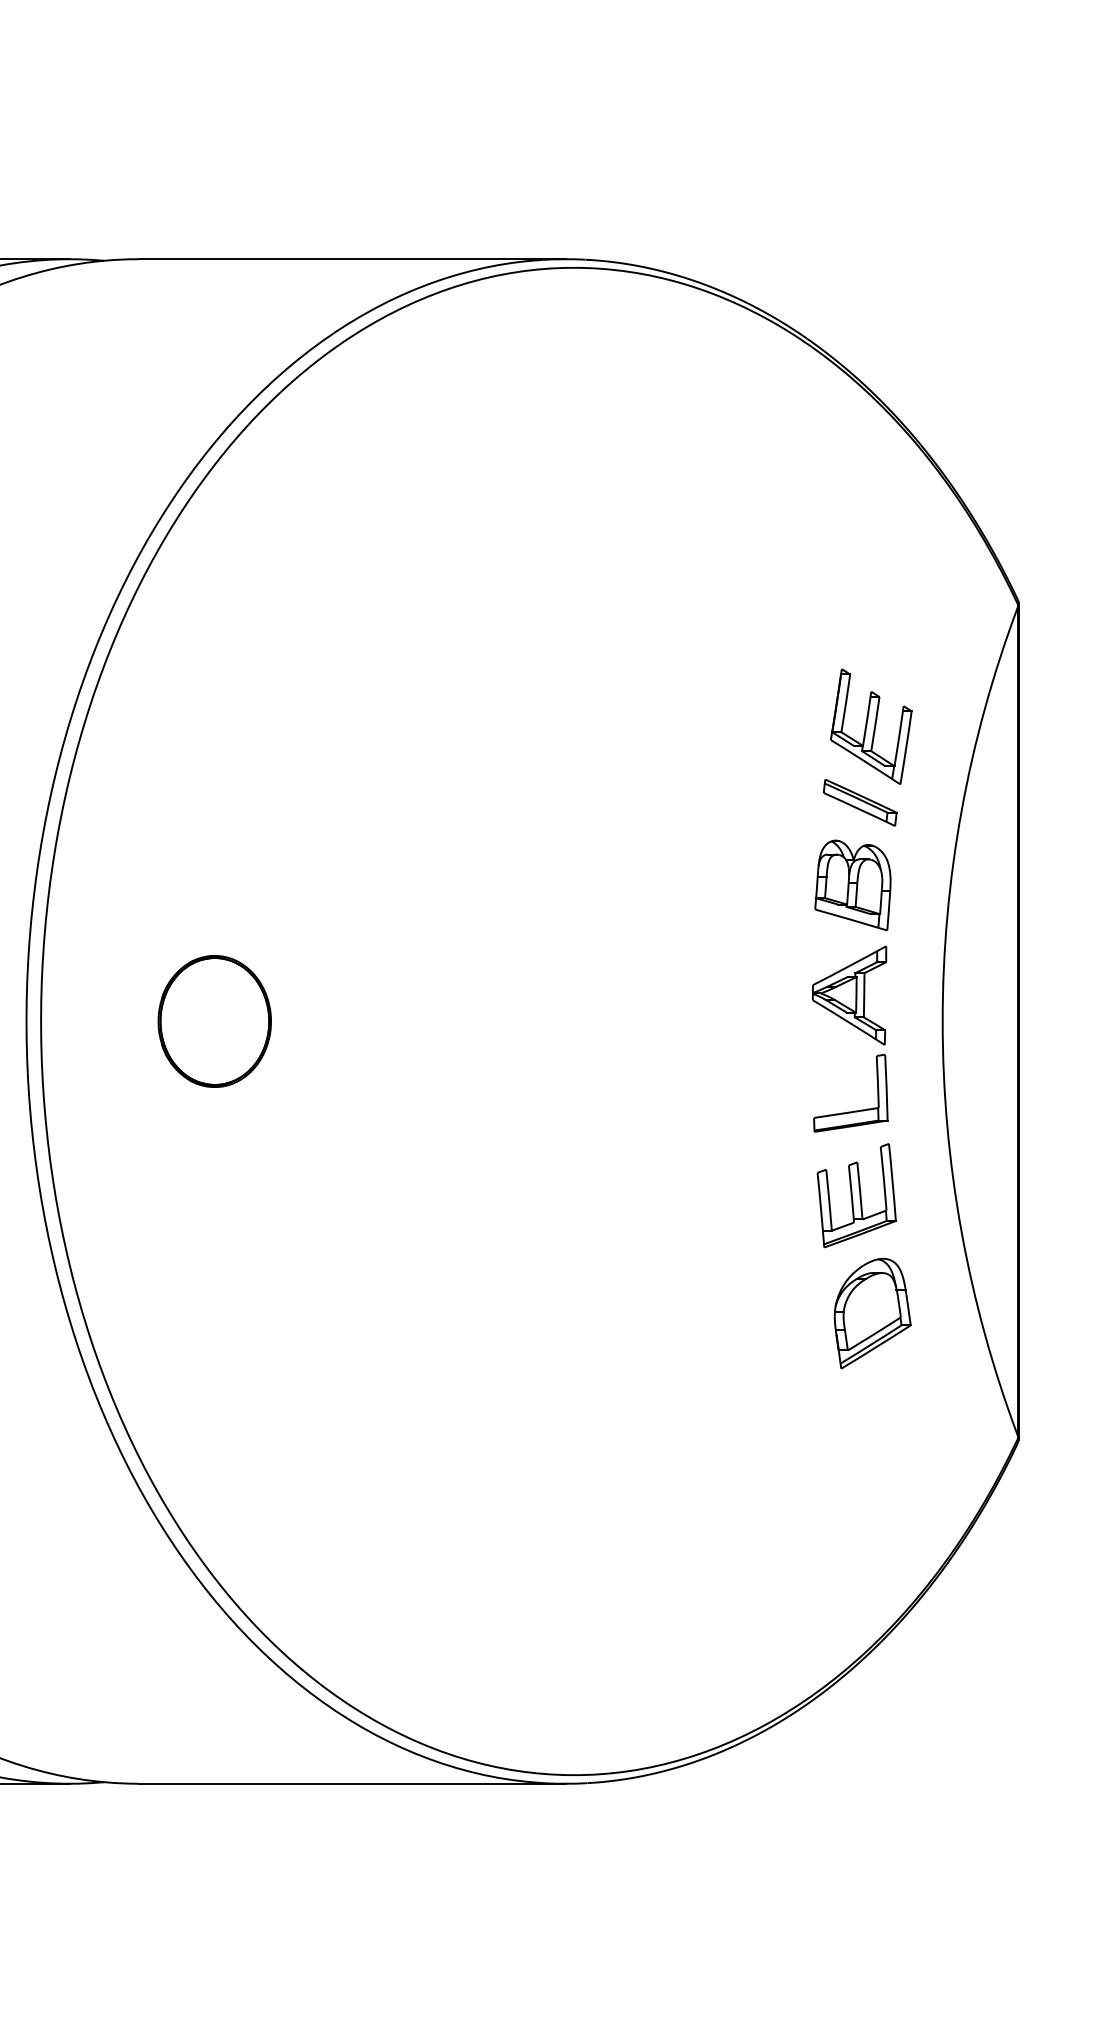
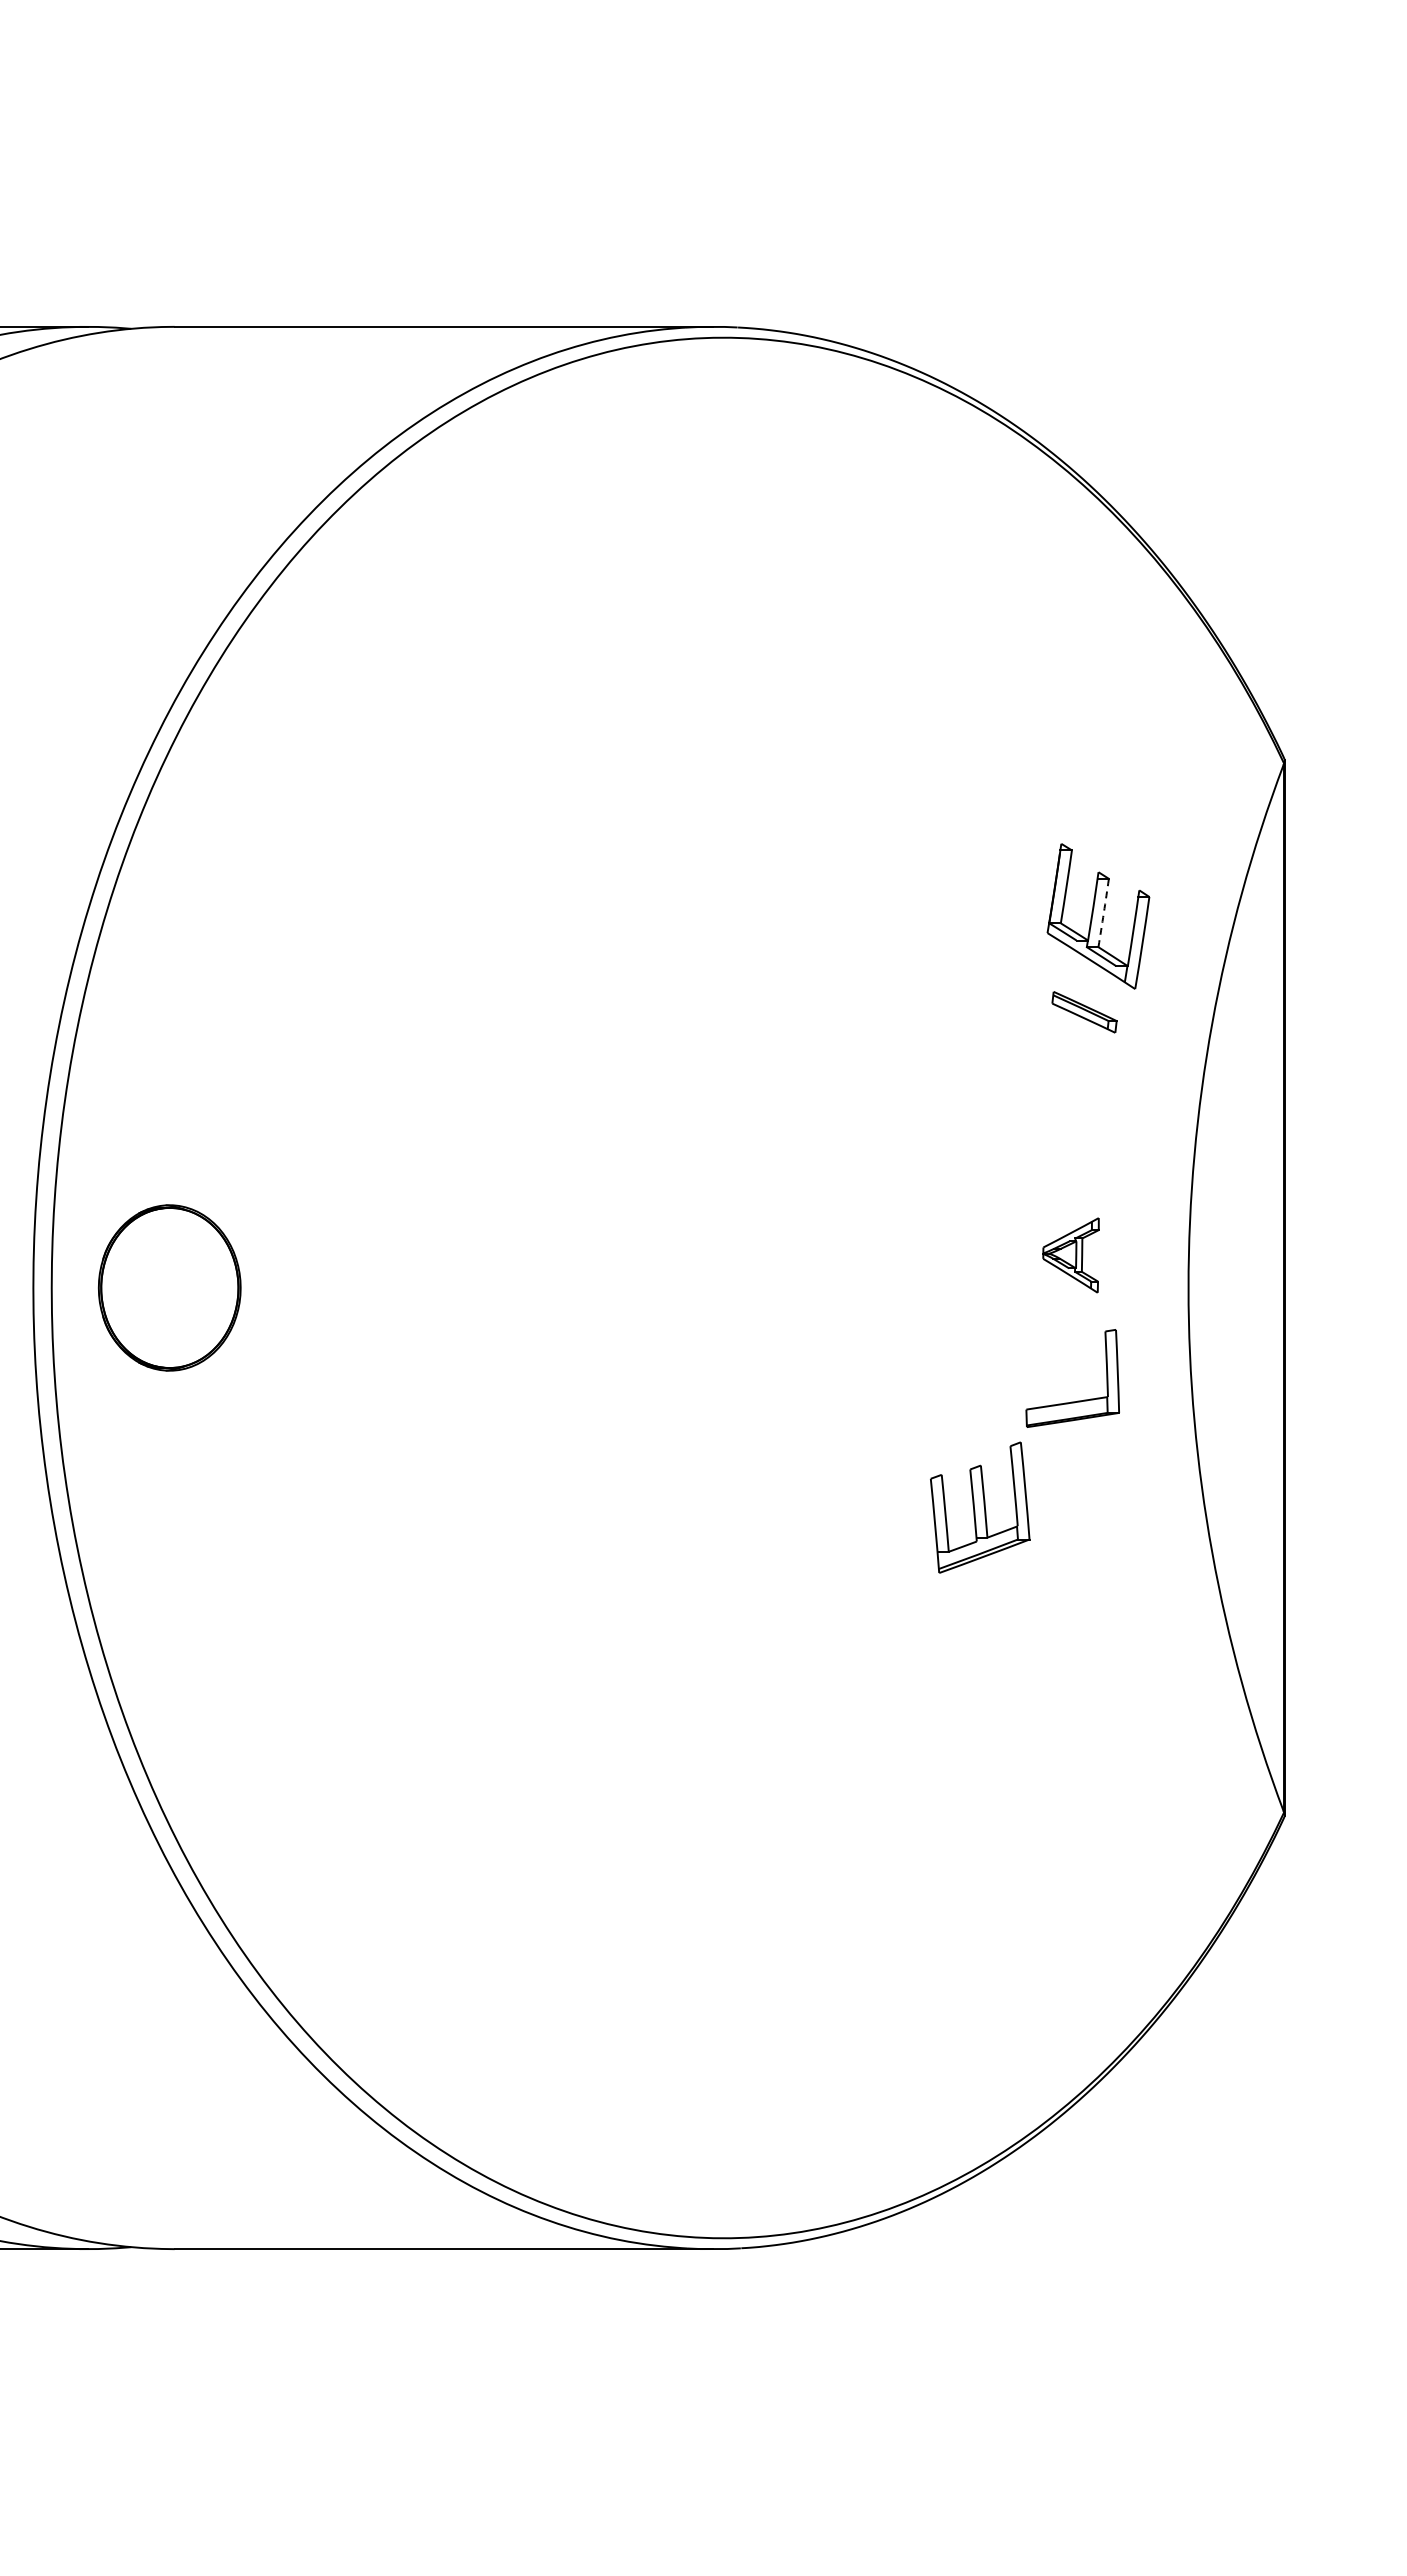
arc: (875, 723) -> (1103, 912), solid -> dashed
part: (860, 803) -> (1084, 1012), size x0.7
part: (853, 885) -> (1075, 1116), removed
part: (849, 995) -> (1070, 1255), size x0.6
part: (214, 1021) -> (169, 1287), moved
part: (856, 1195) -> (980, 1507), moved
part: (872, 1313) -> (1100, 1656), removed

